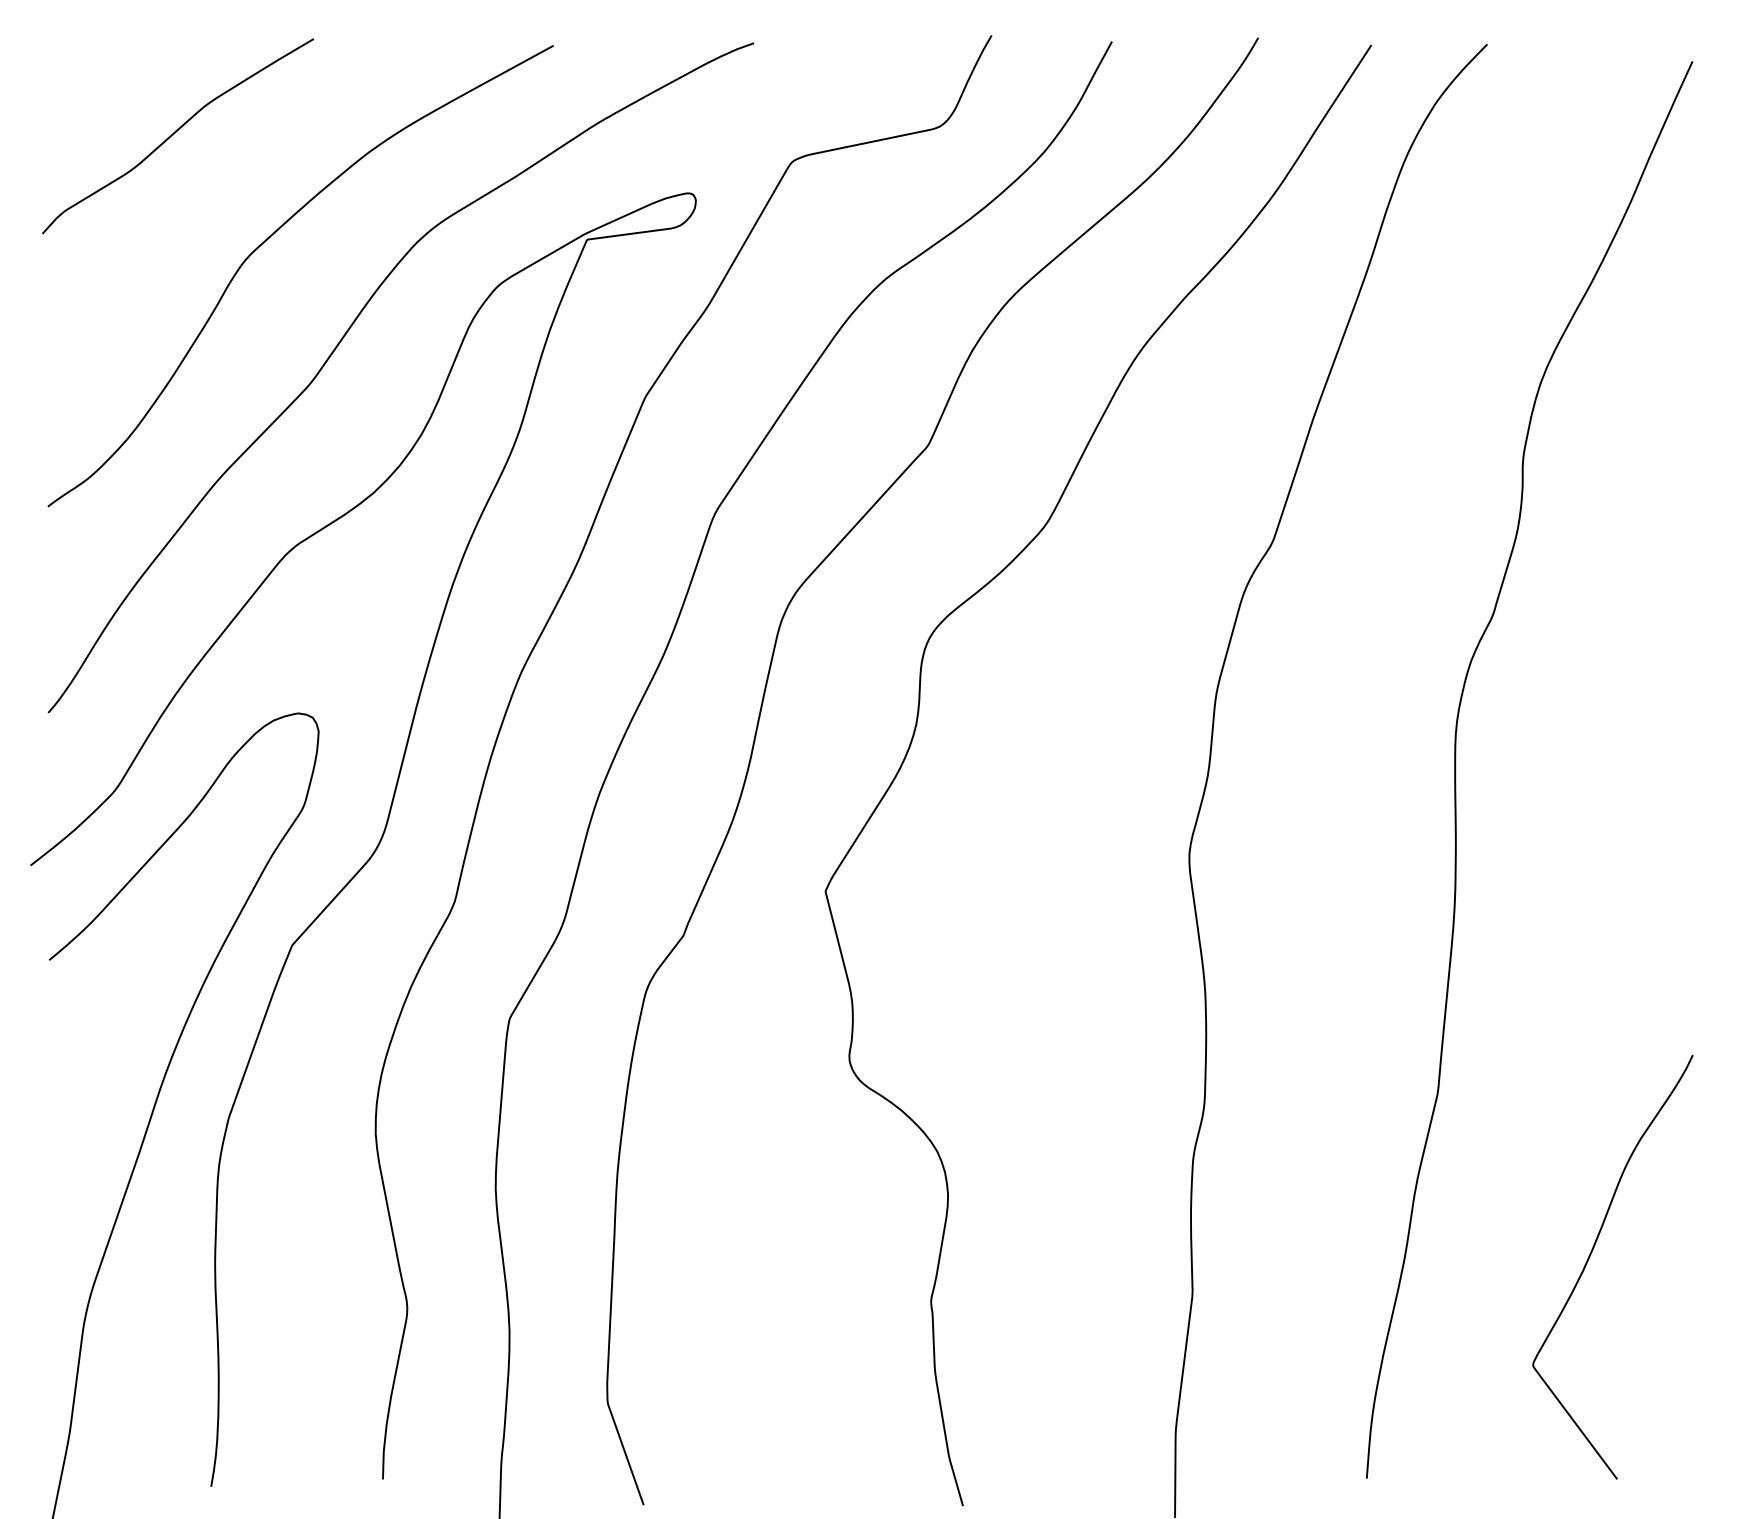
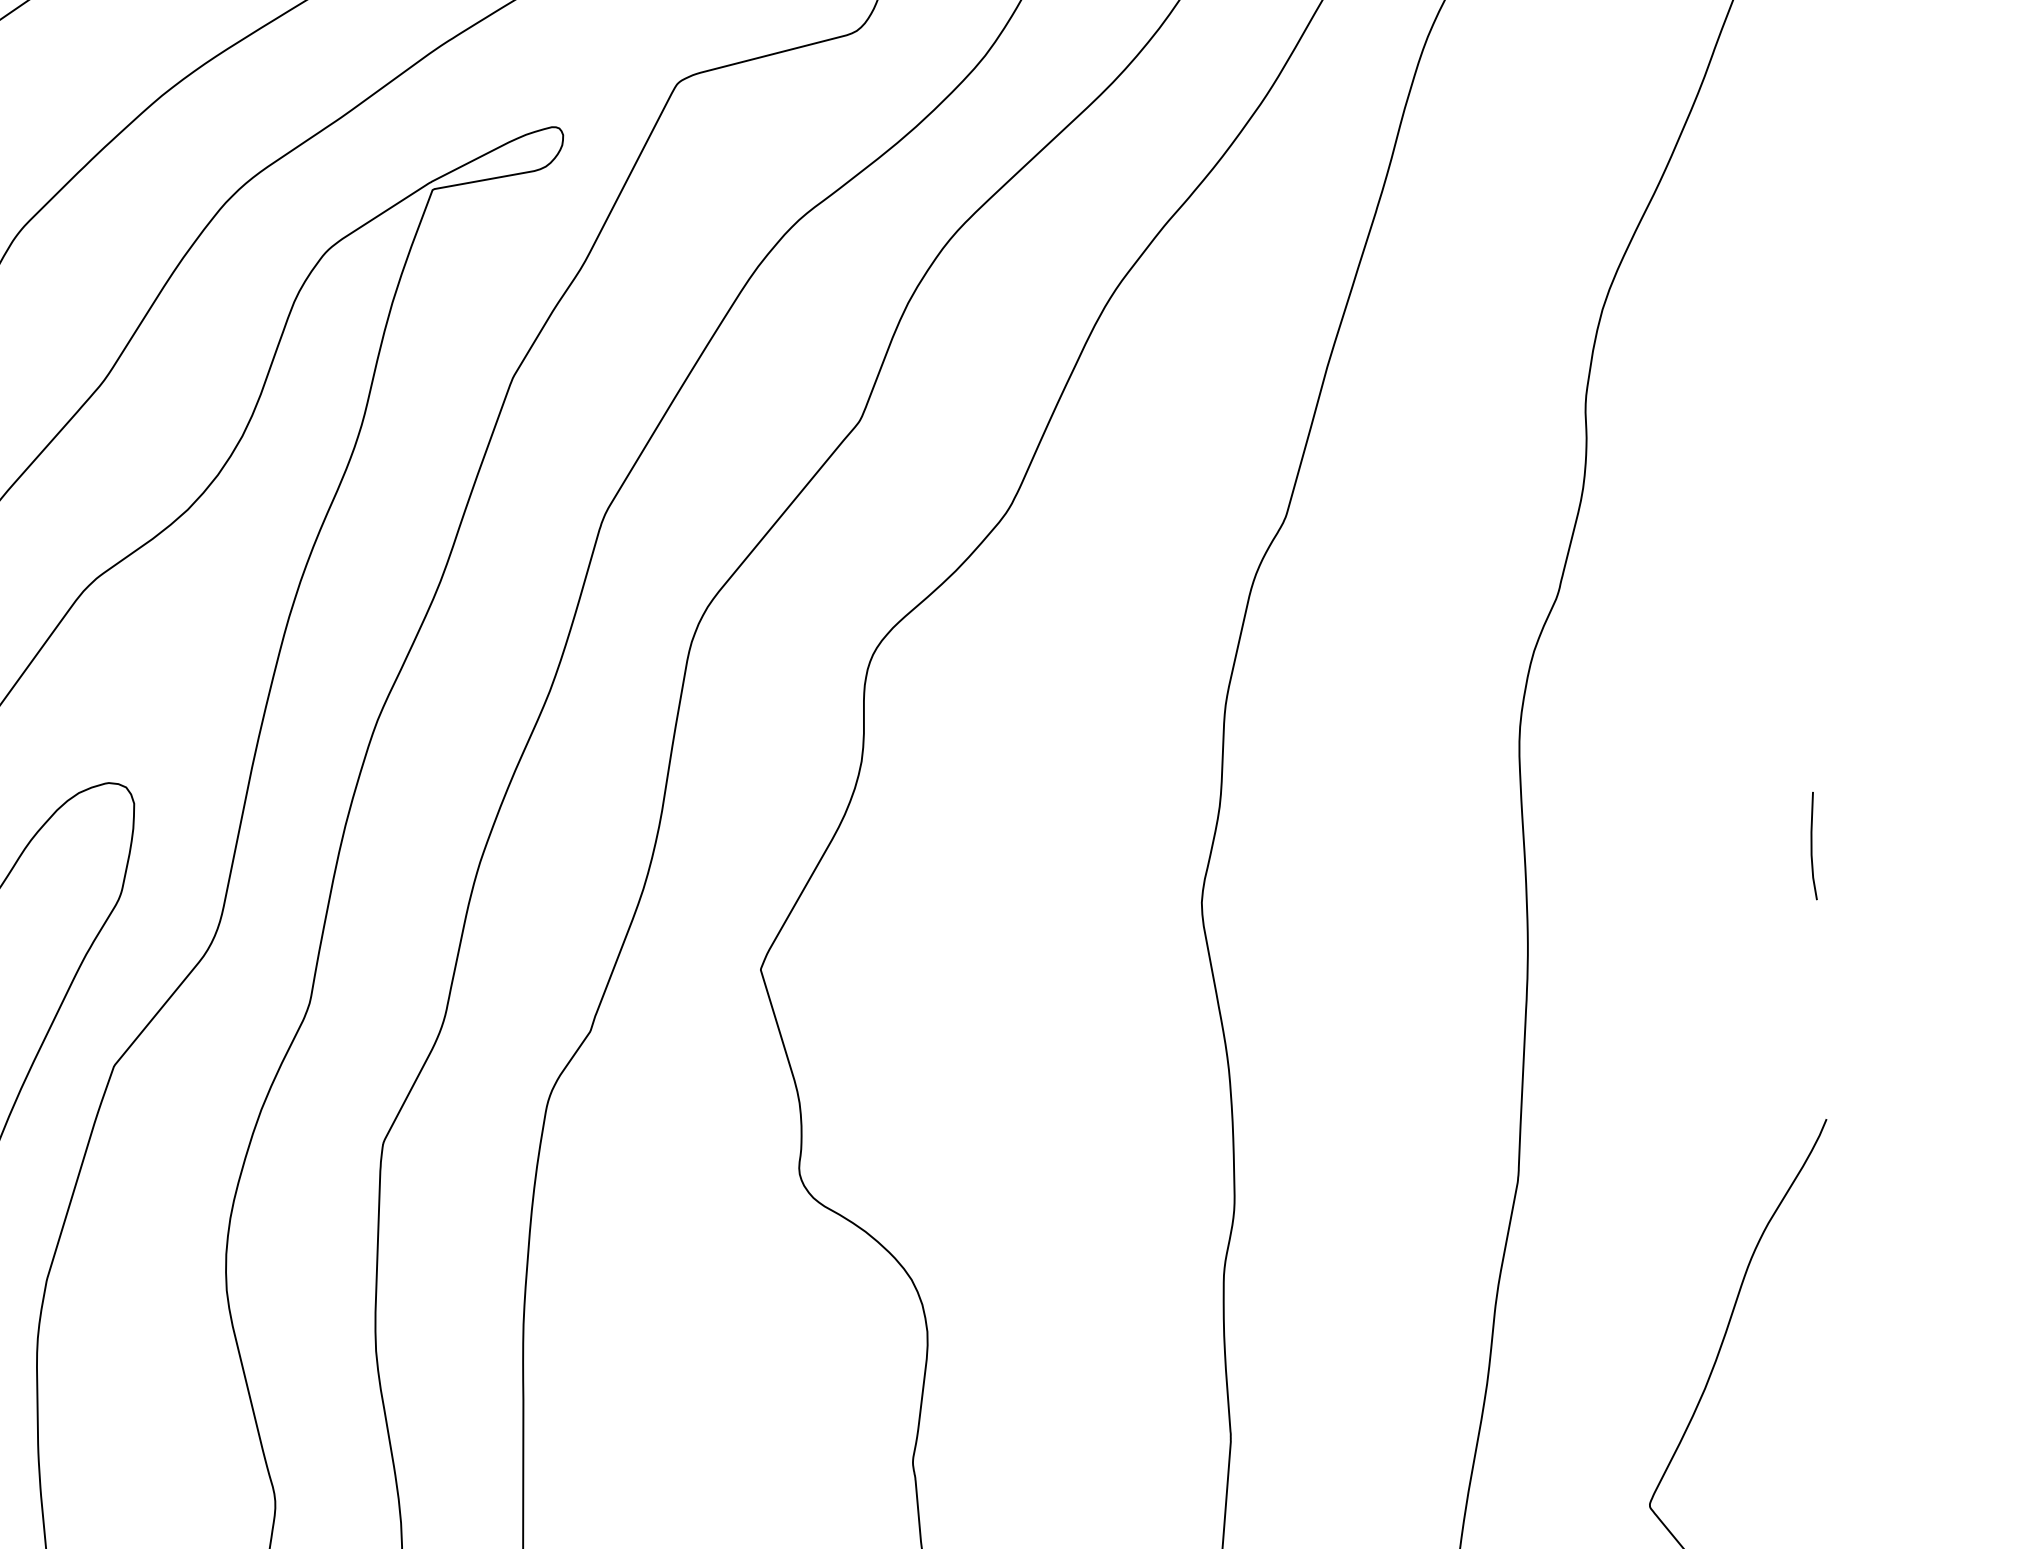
line: (1691, 830) -> (1812, 845), added

